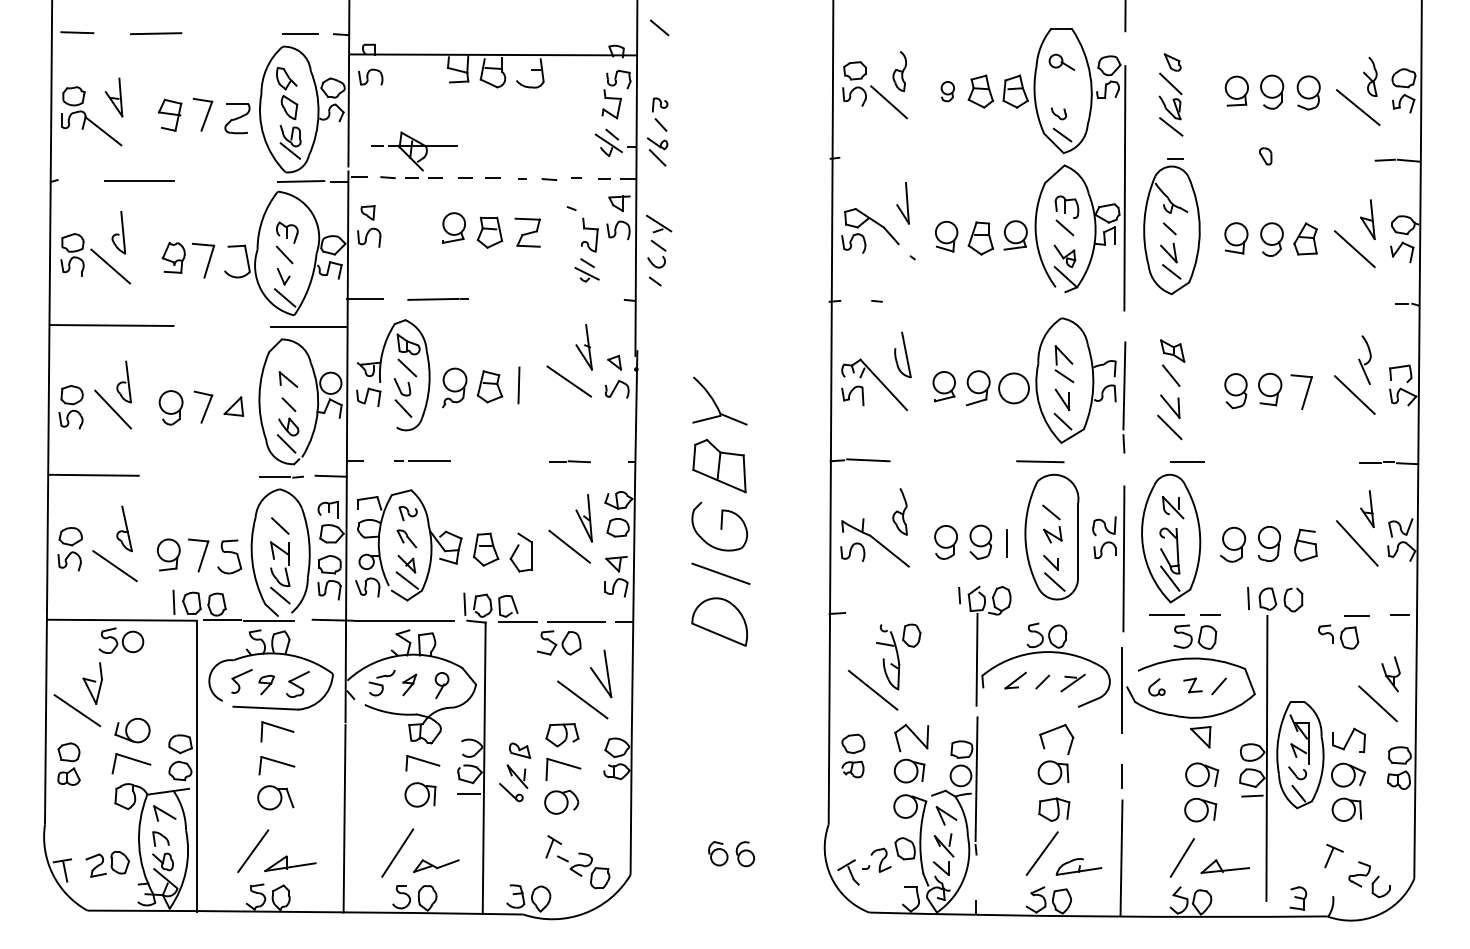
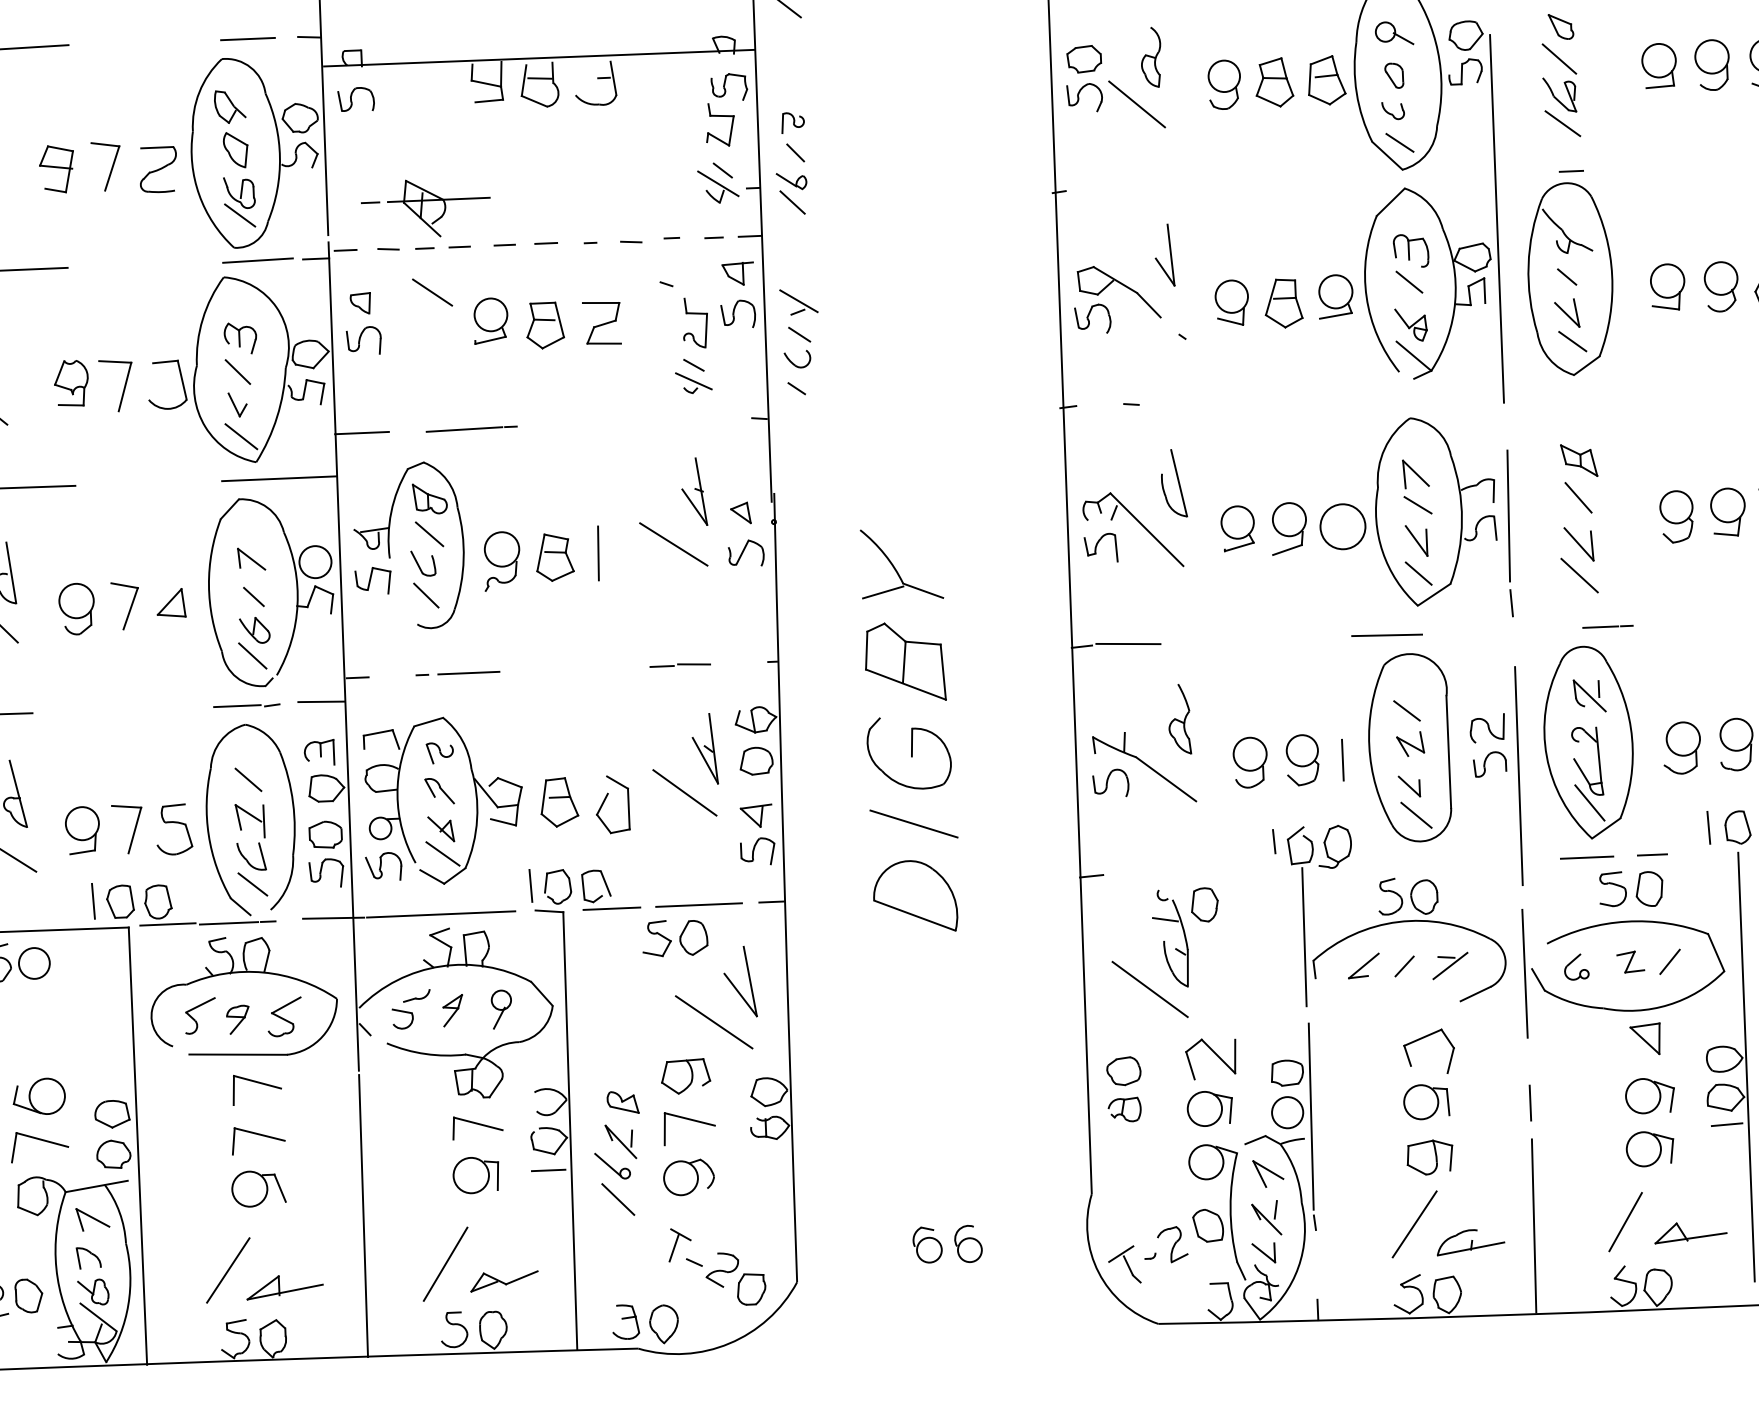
part: (947, 91) -> (1224, 84), size x1.67
part: (1265, 156) -> (1394, 75), moved
line: (415, 207) -> (431, 292), added
line: (514, 814) -> (618, 1198), added

